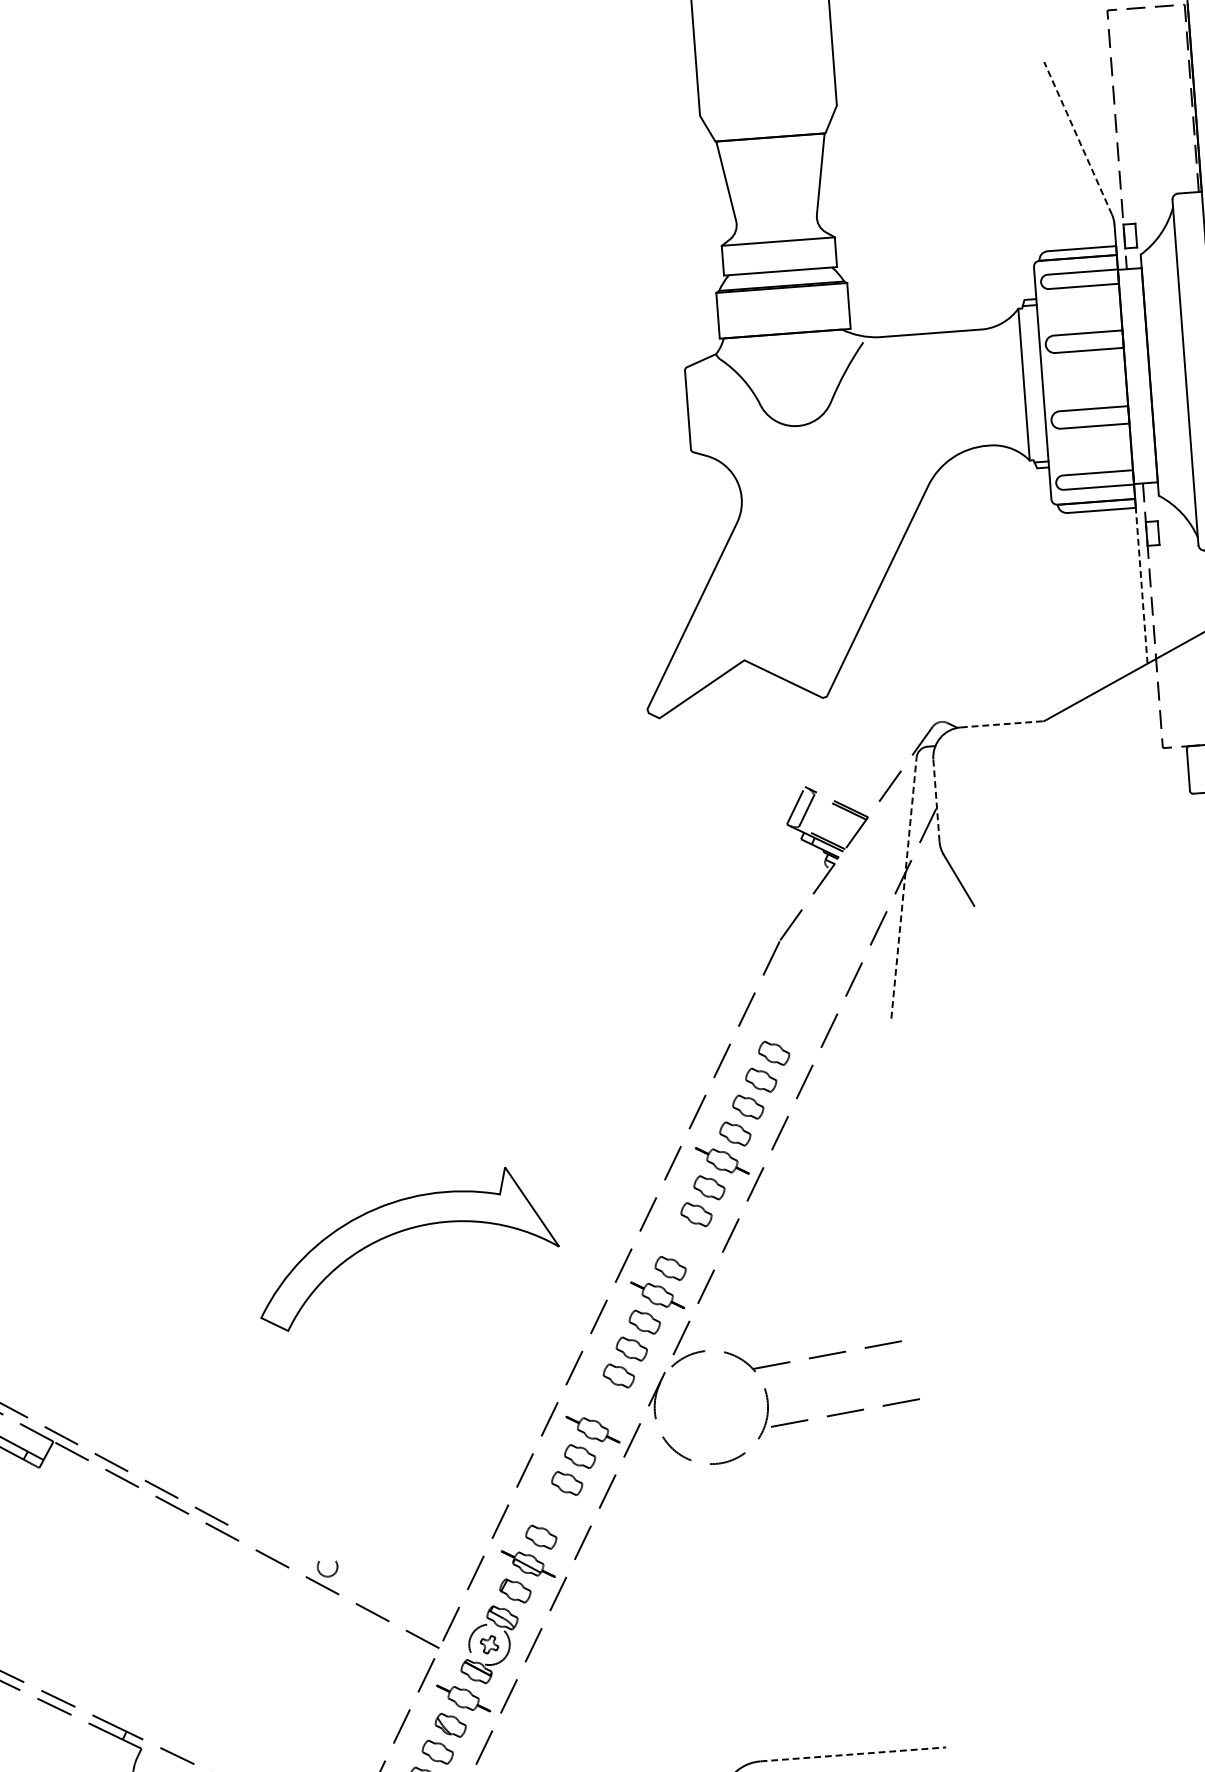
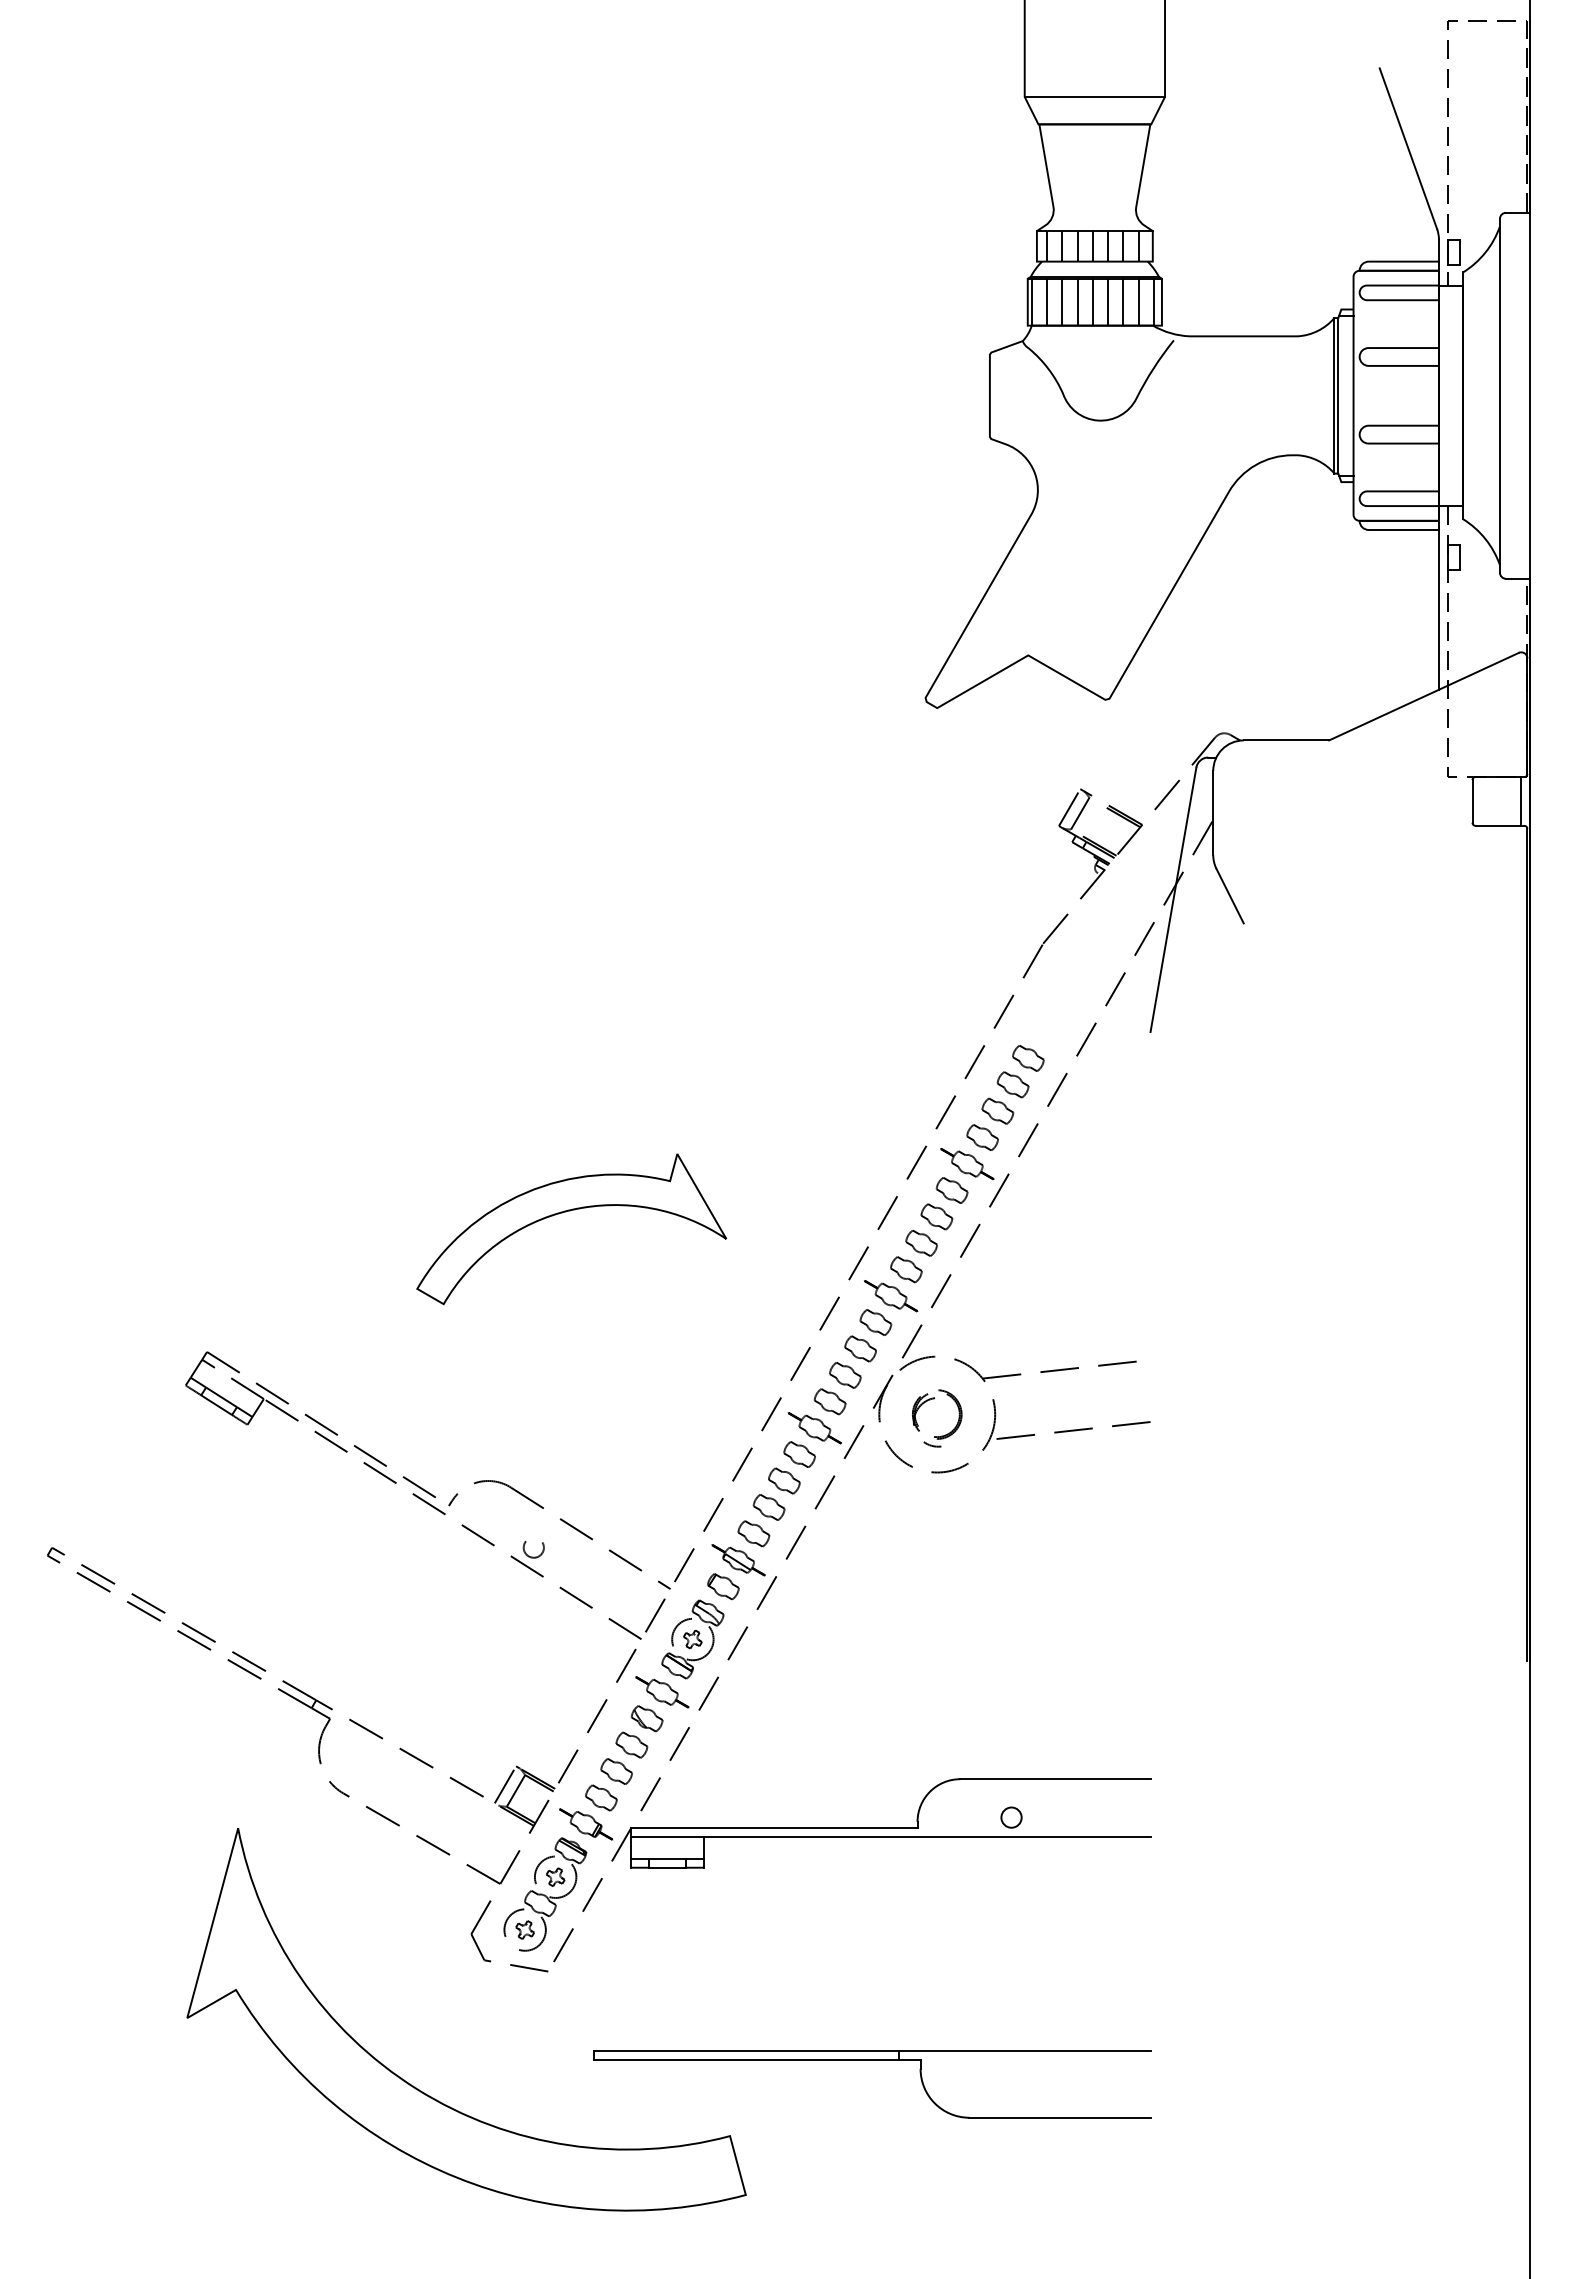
line: (768, 110) -> (1094, 96), added
line: (1078, 138) -> (1408, 148), dashed -> solid
hatch: (777, 256) -> (1092, 246), added
hatch: (781, 310) -> (1092, 301), added
line: (1027, 384) -> (1338, 395), added
line: (1141, 585) -> (1438, 609), dashed -> solid
line: (1002, 724) -> (1286, 740), dashed -> solid
line: (936, 799) -> (1213, 812), dashed -> solid
line: (904, 887) -> (1173, 899), dashed -> solid
part: (401, 1232) -> (566, 1212), moved
part: (683, 1240) -> (921, 1242), added
part: (605, 1402) -> (829, 1401), added
part: (717, 1427) -> (941, 1435), added
part: (553, 1510) -> (768, 1507), added
part: (357, 1541) -> (566, 1524), added
line: (853, 1754) -> (1055, 1779), dashed -> solid

